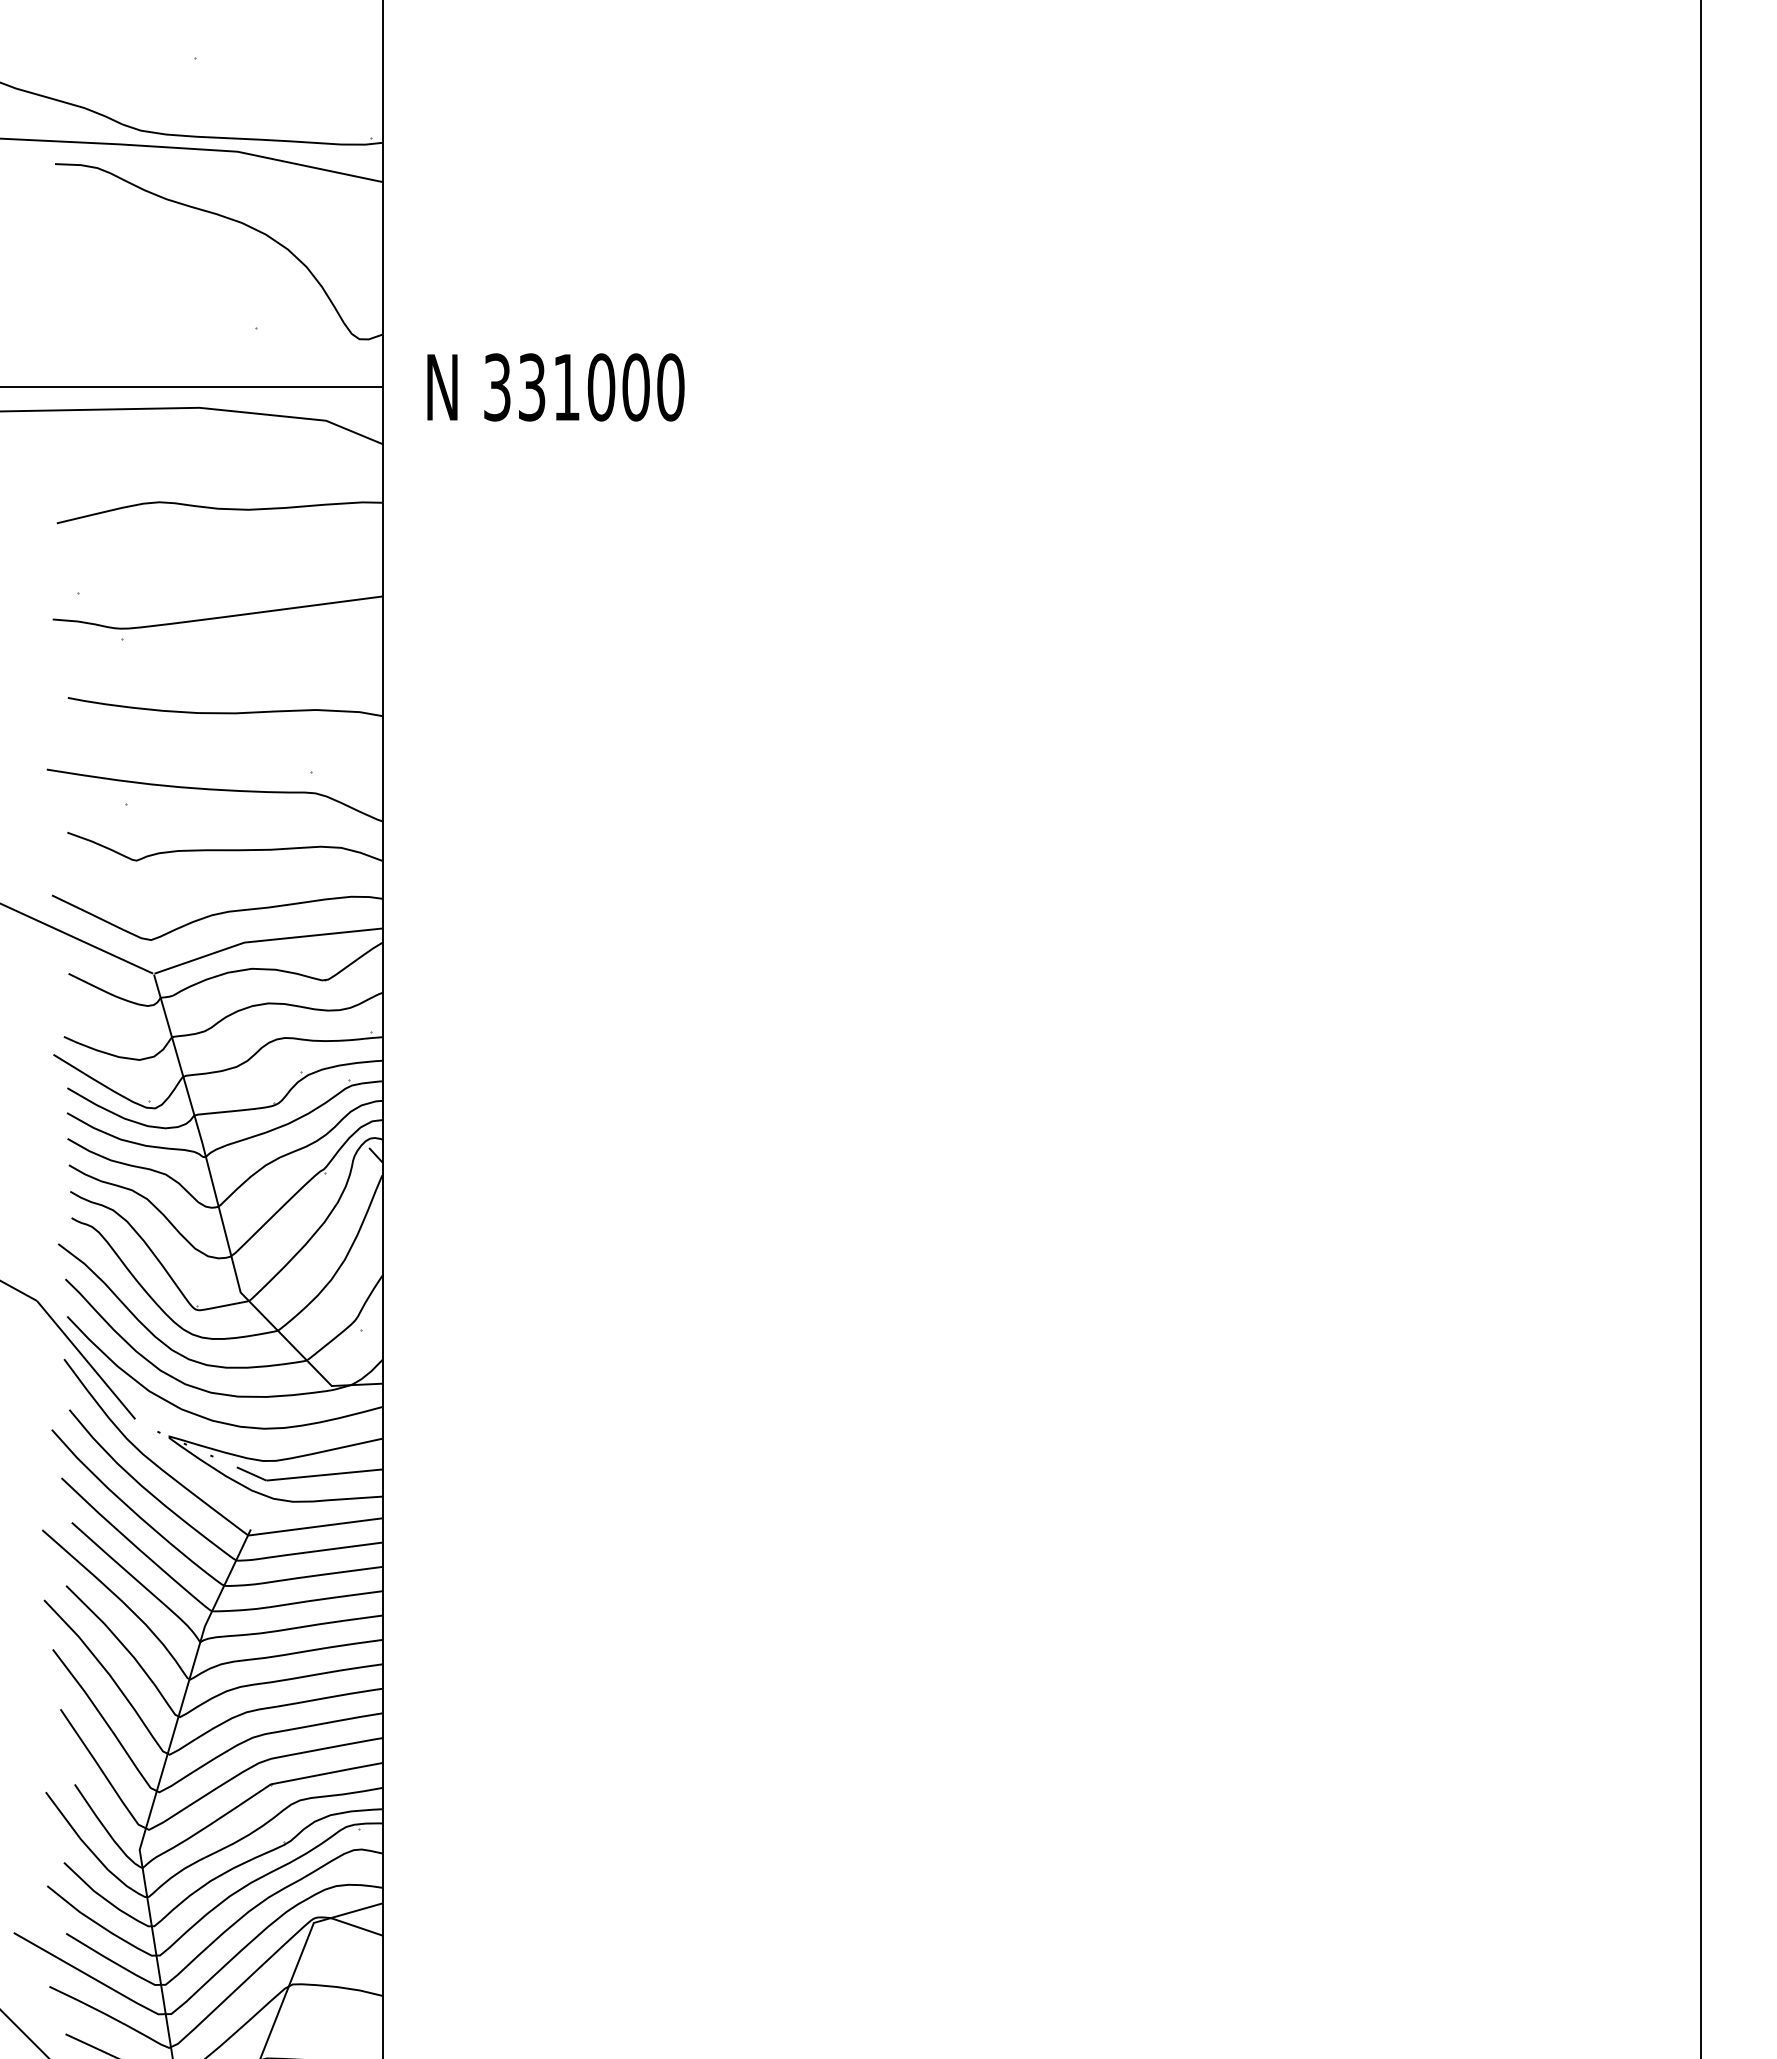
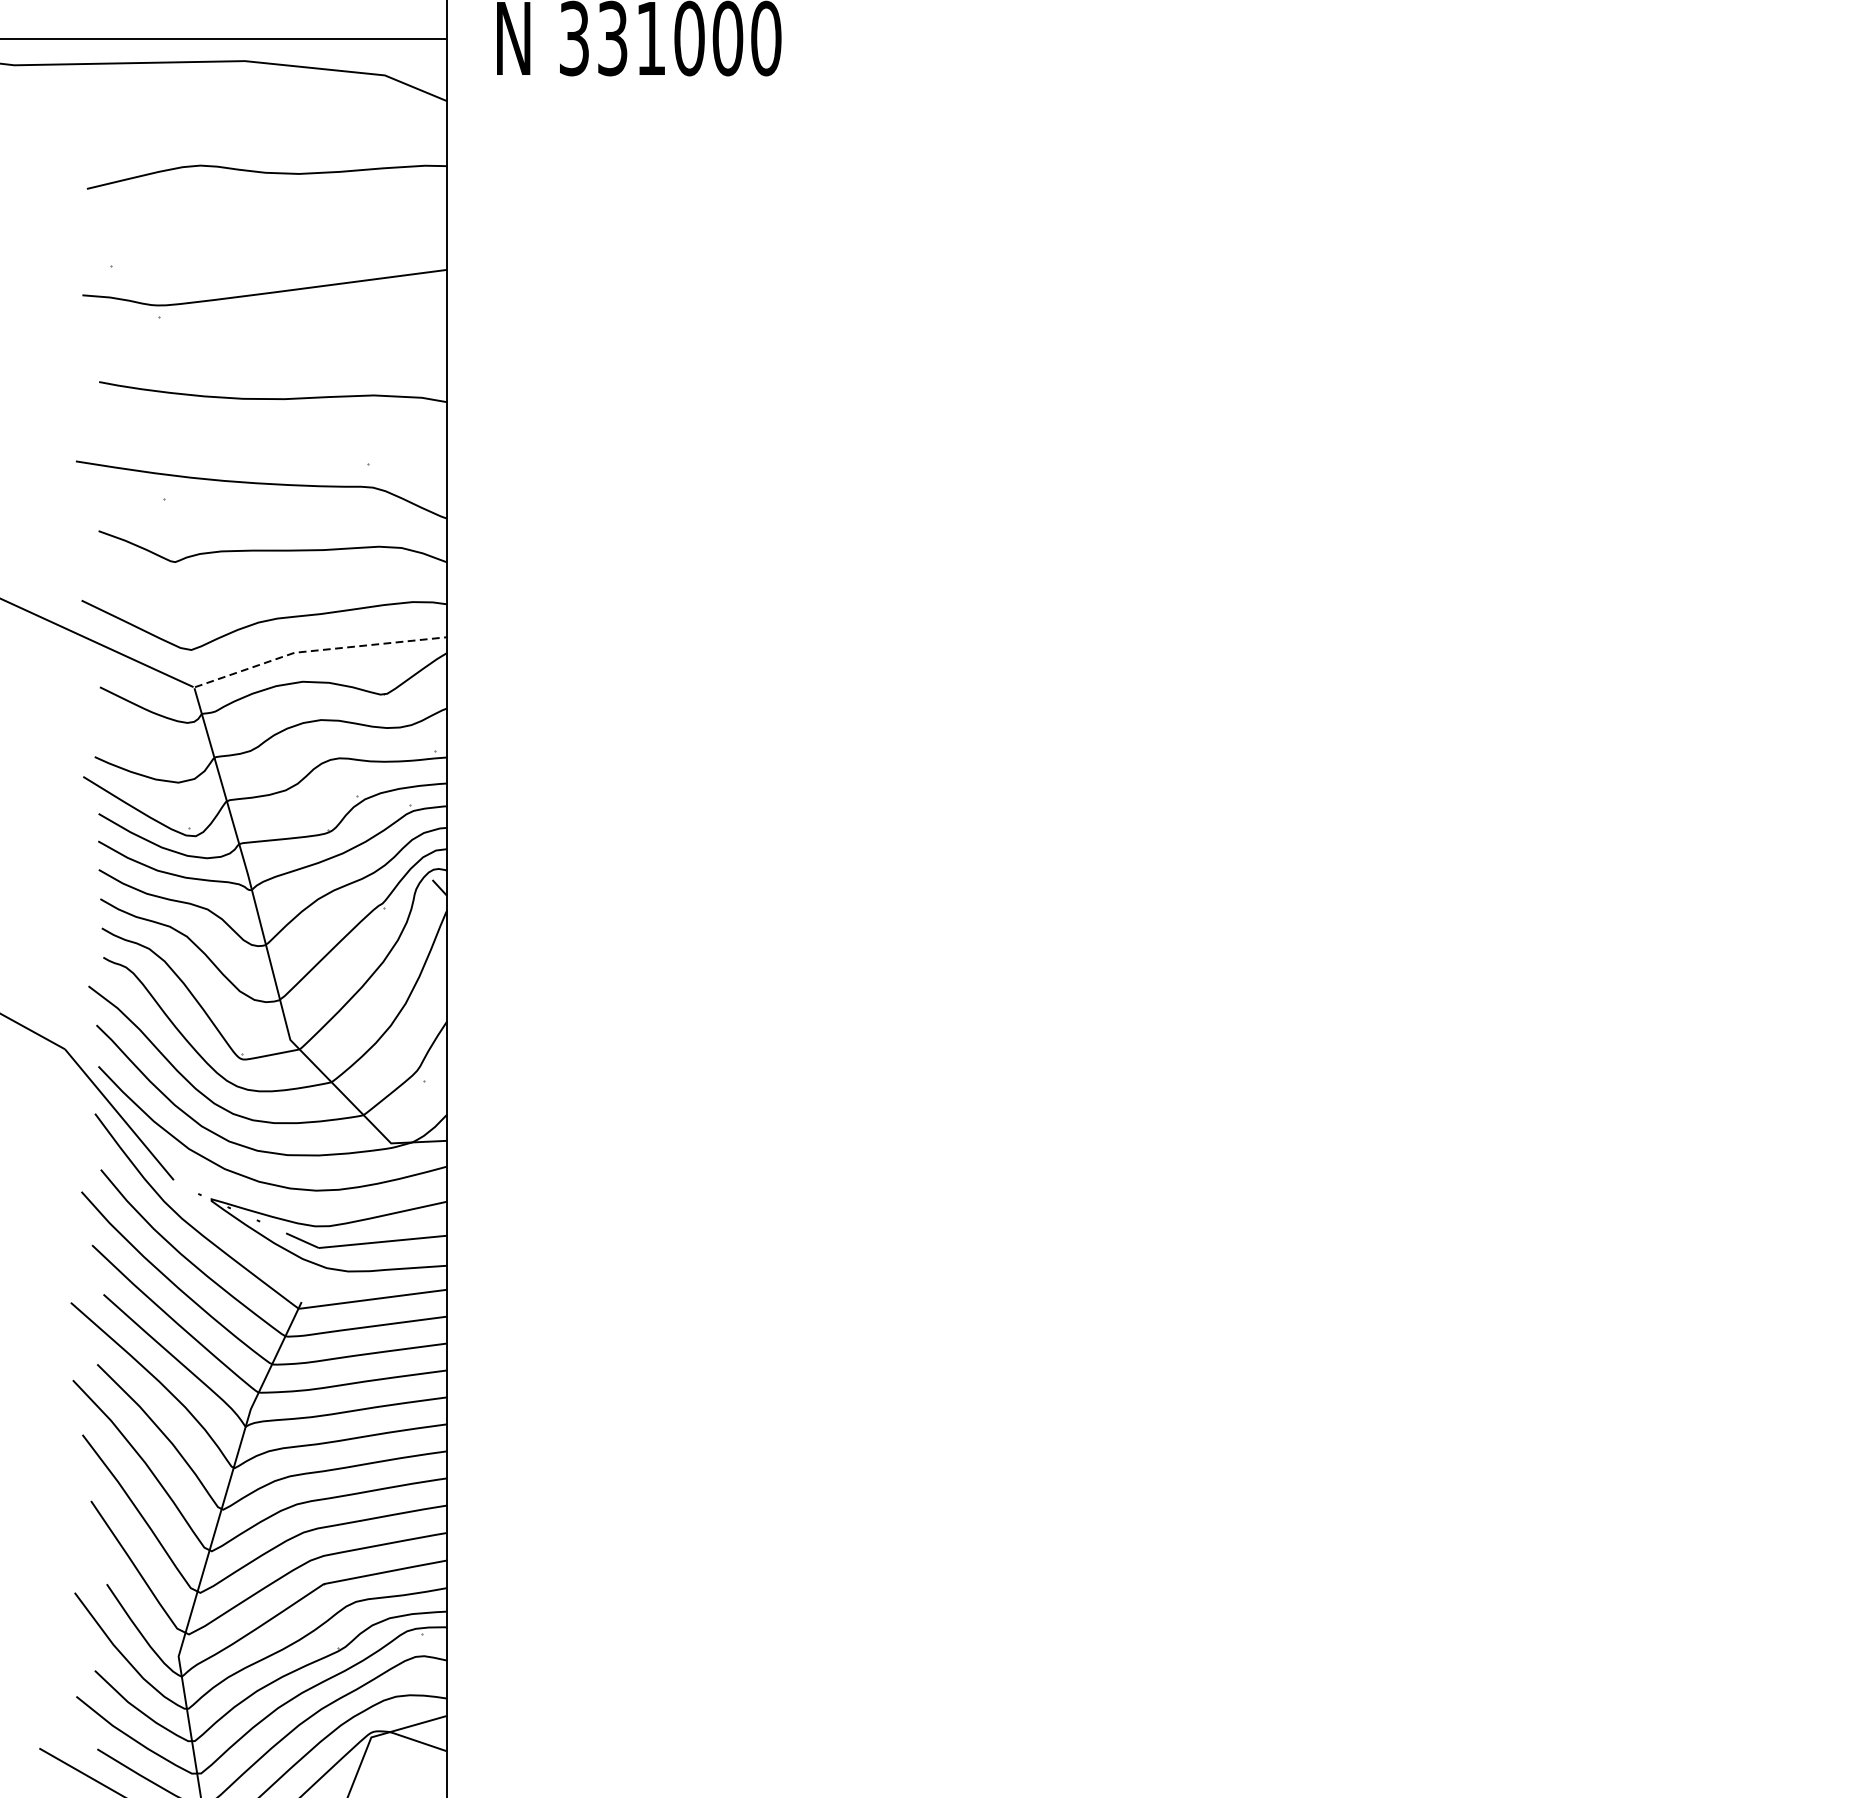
line: (265, 940) -> (317, 650), solid -> dashed

